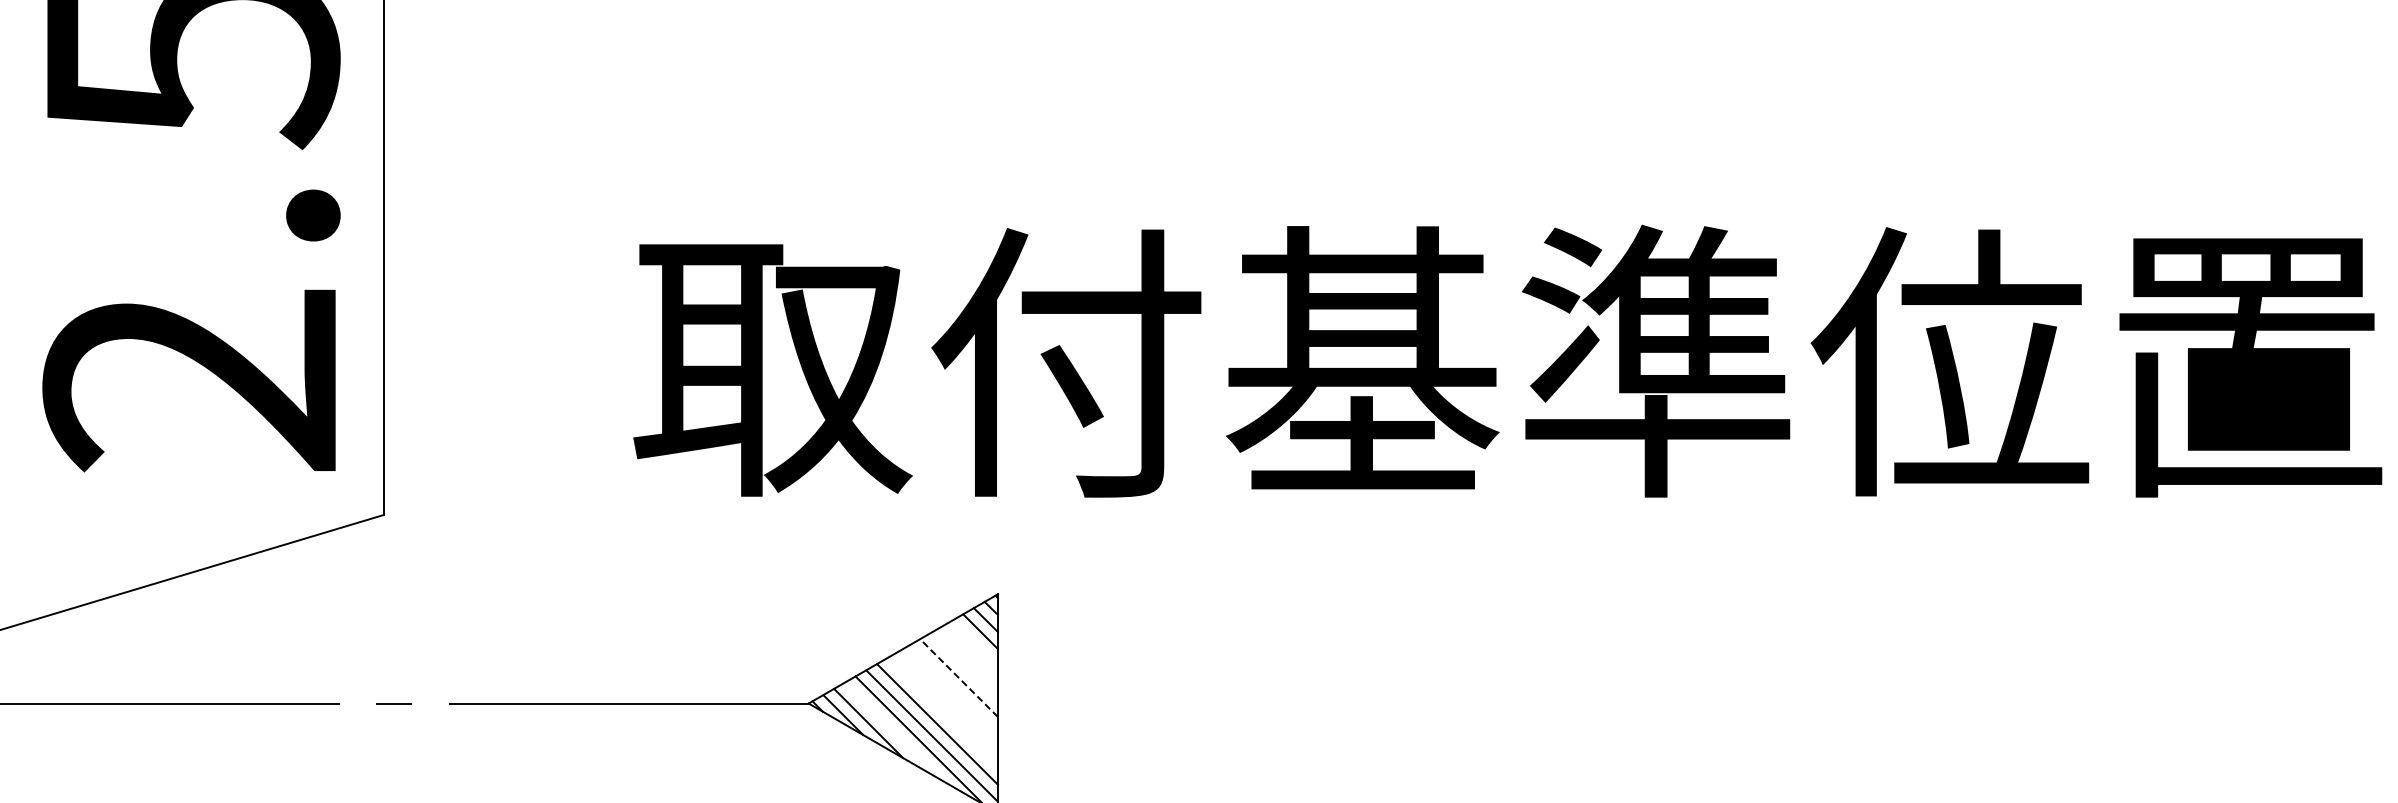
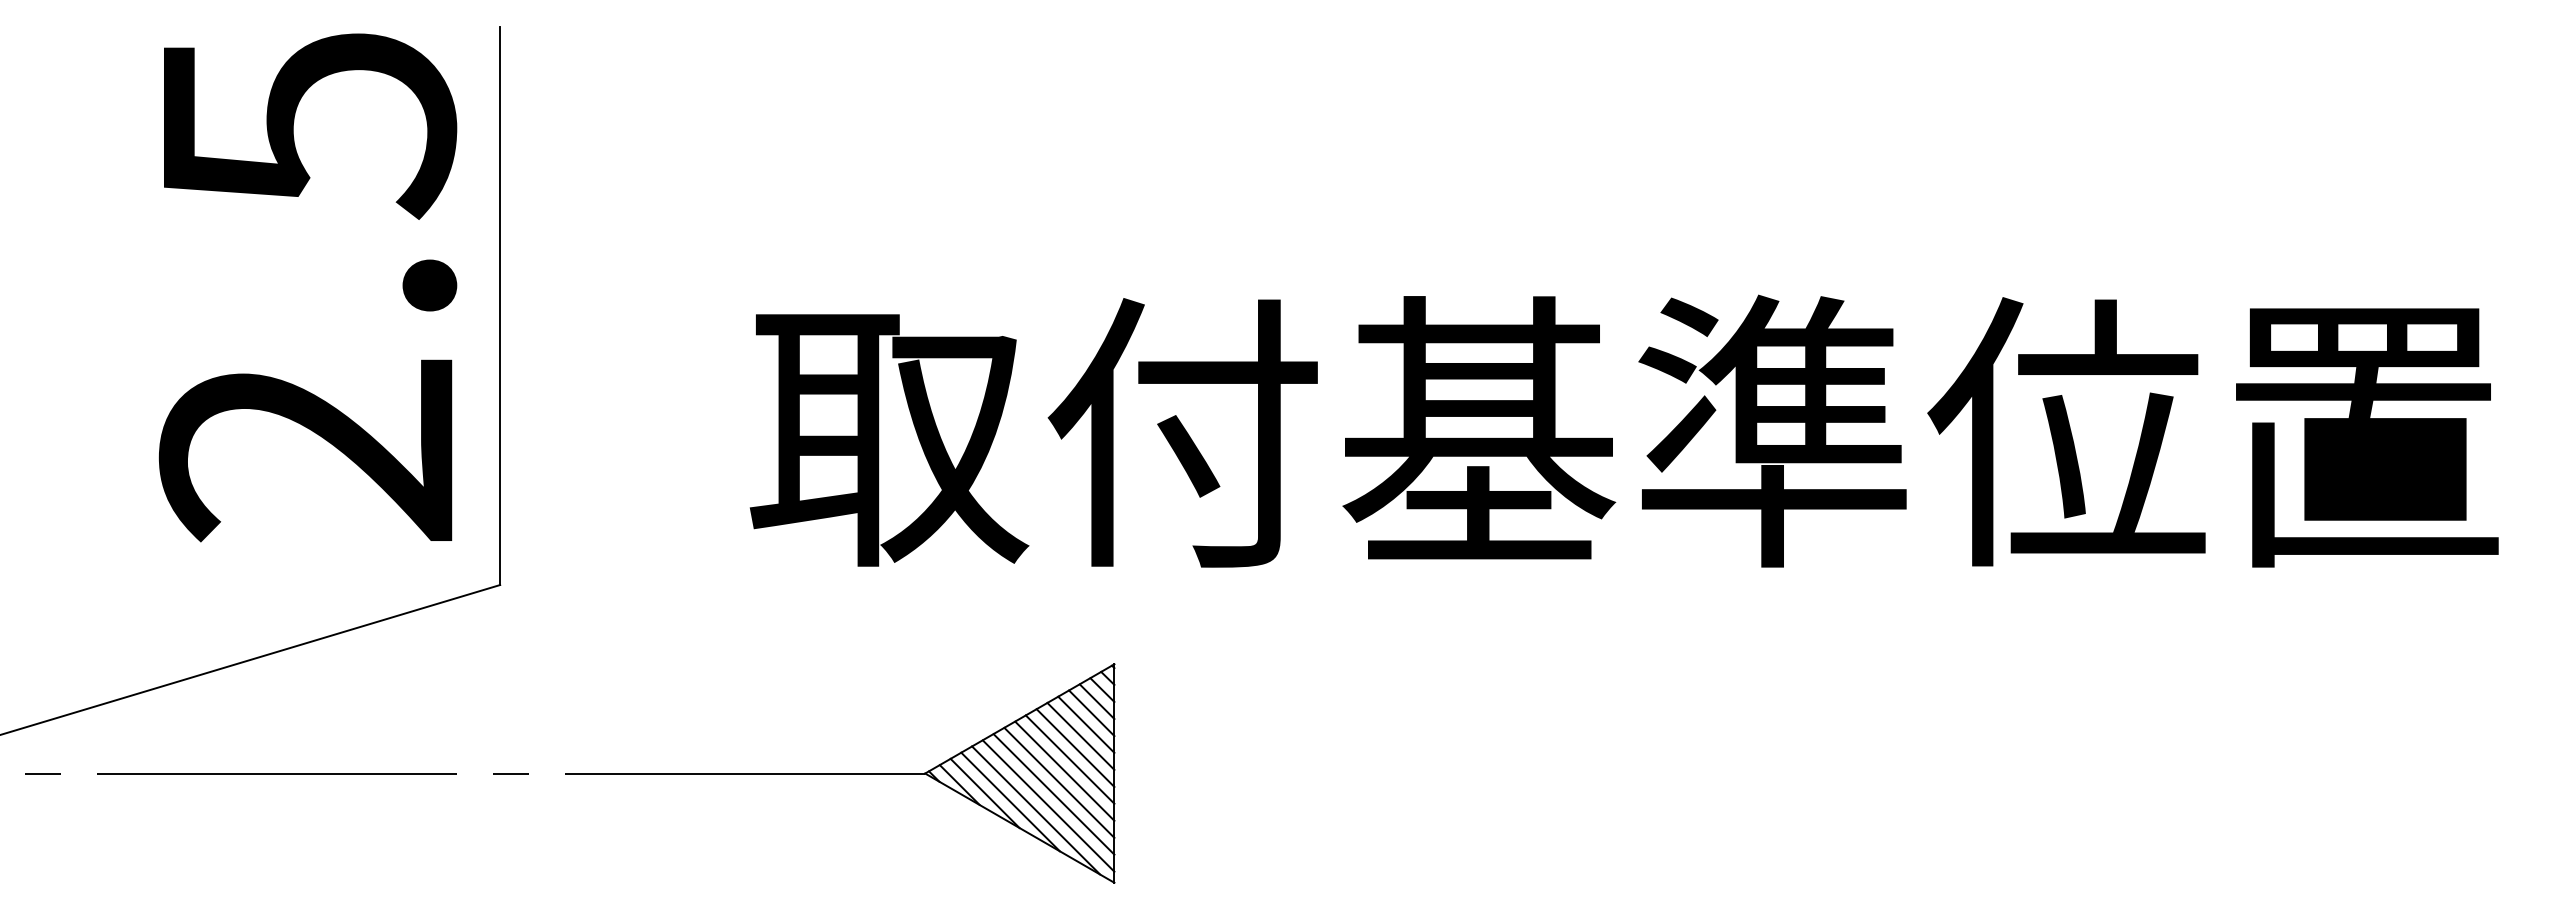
line: (975, 643) -> (1091, 713), added
line: (970, 654) -> (1086, 724), added
line: (964, 665) -> (1080, 735), added
line: (959, 677) -> (1075, 747), dashed -> solid
line: (953, 689) -> (1069, 759), added
line: (948, 700) -> (1064, 770), added
line: (943, 712) -> (1059, 782), added
line: (894, 731) -> (1010, 801), added

